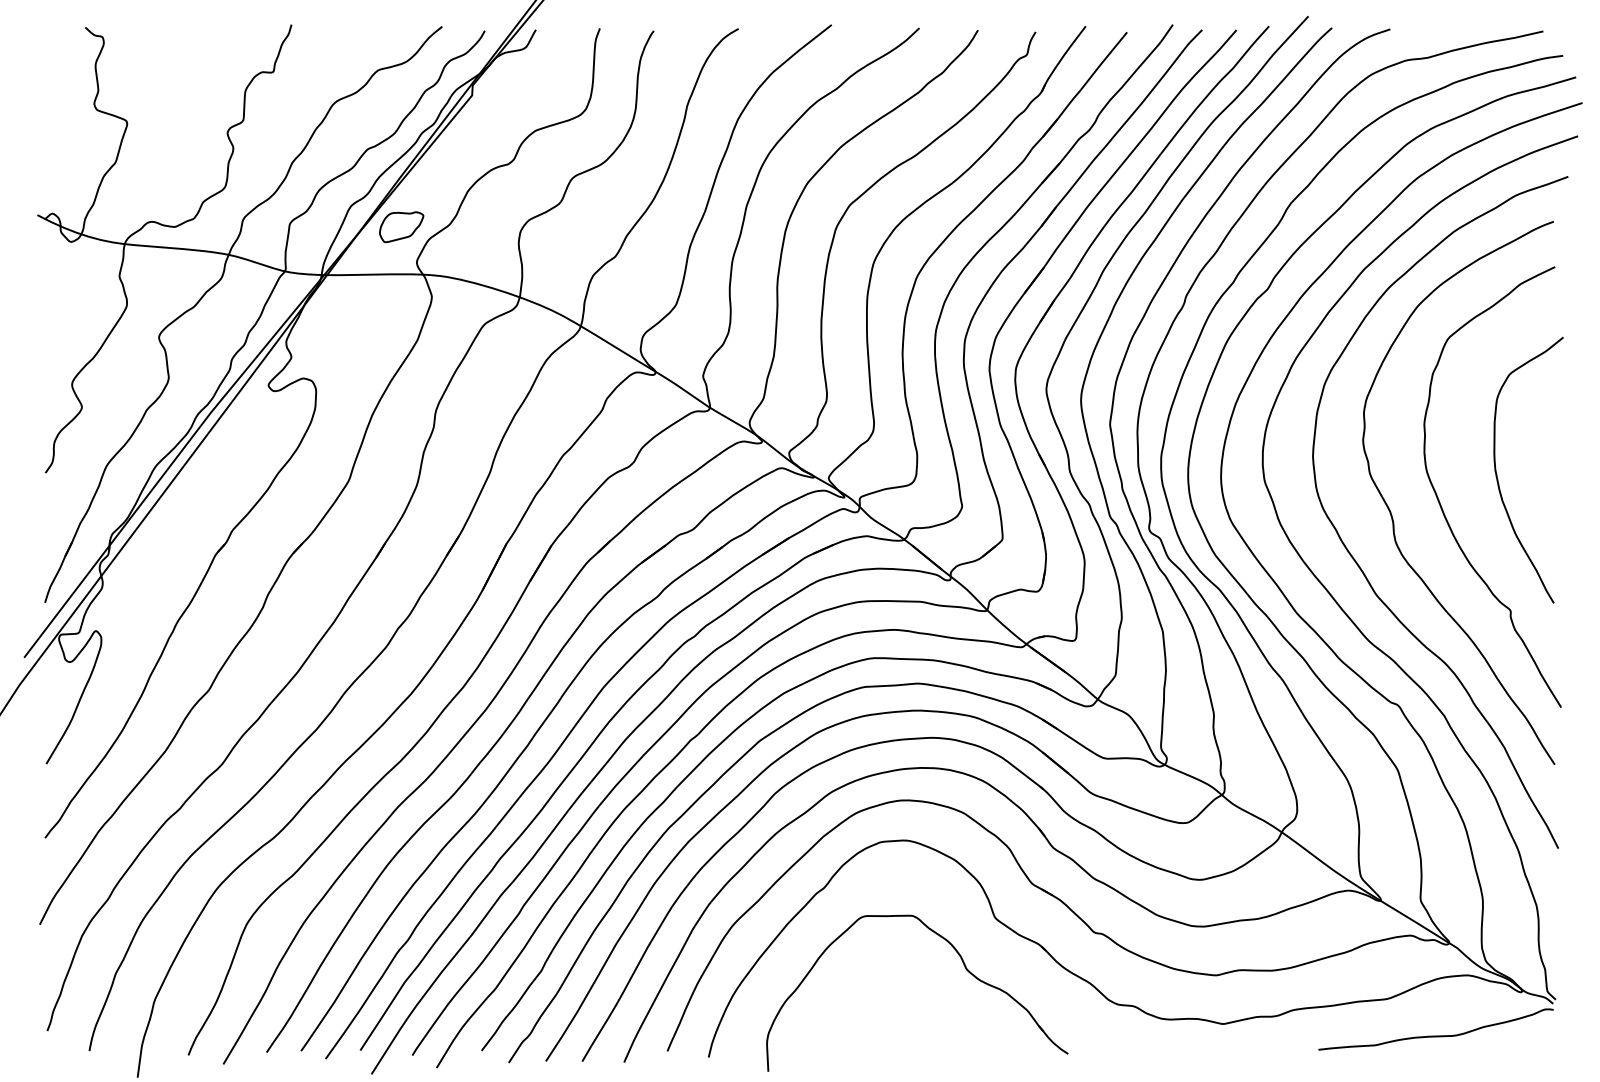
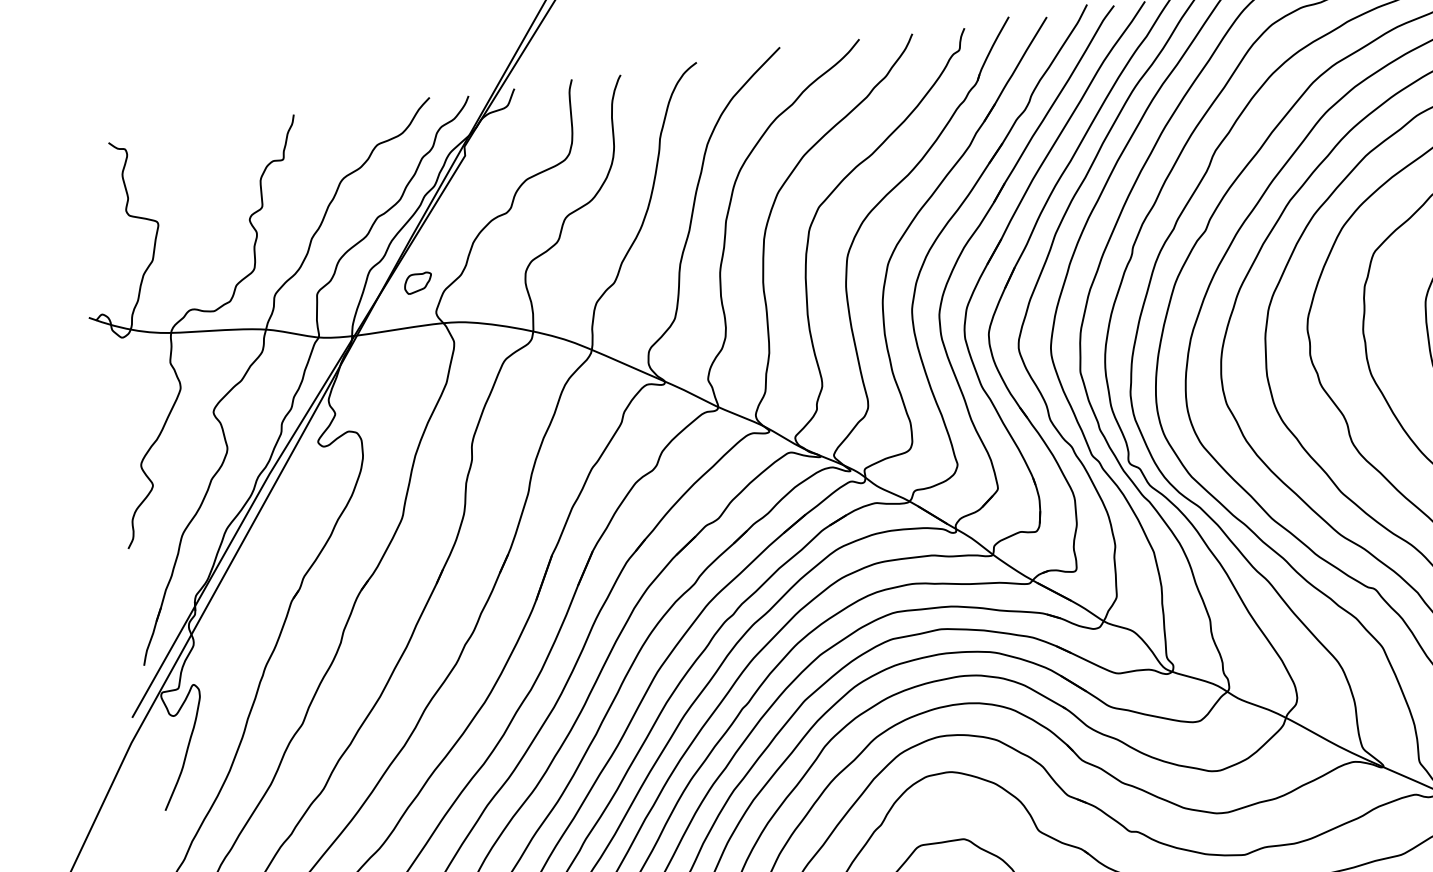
part: (401, 227) -> (418, 283), size x0.7

